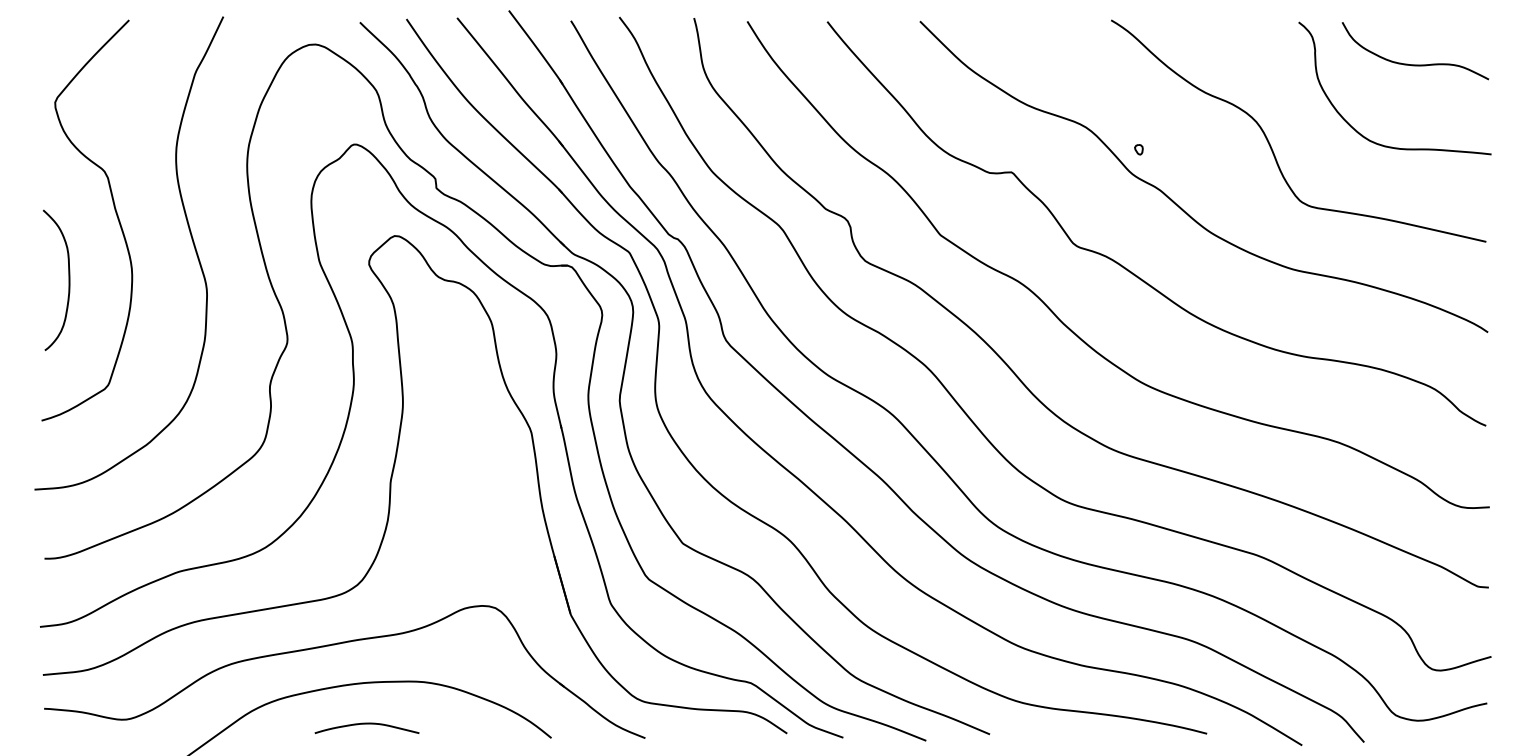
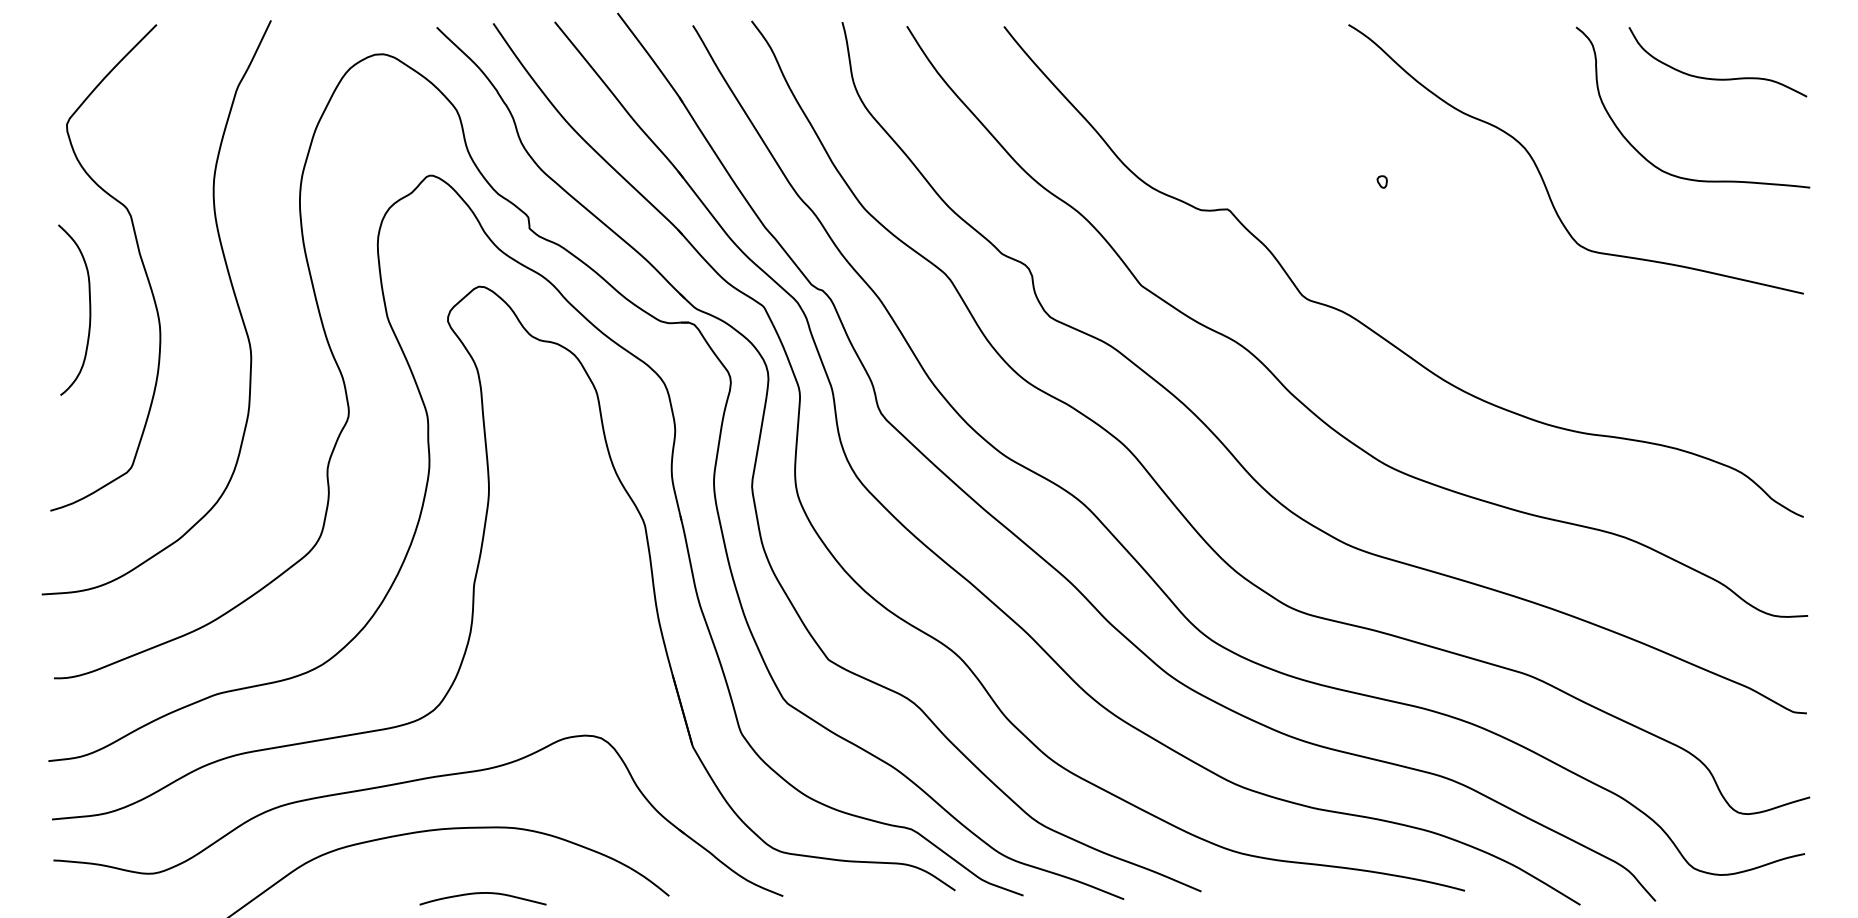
curve: (1179, 205) -> (1431, 249), removed
curve: (68, 280) -> (89, 310), moved
curve: (366, 724) -> (482, 894), moved

